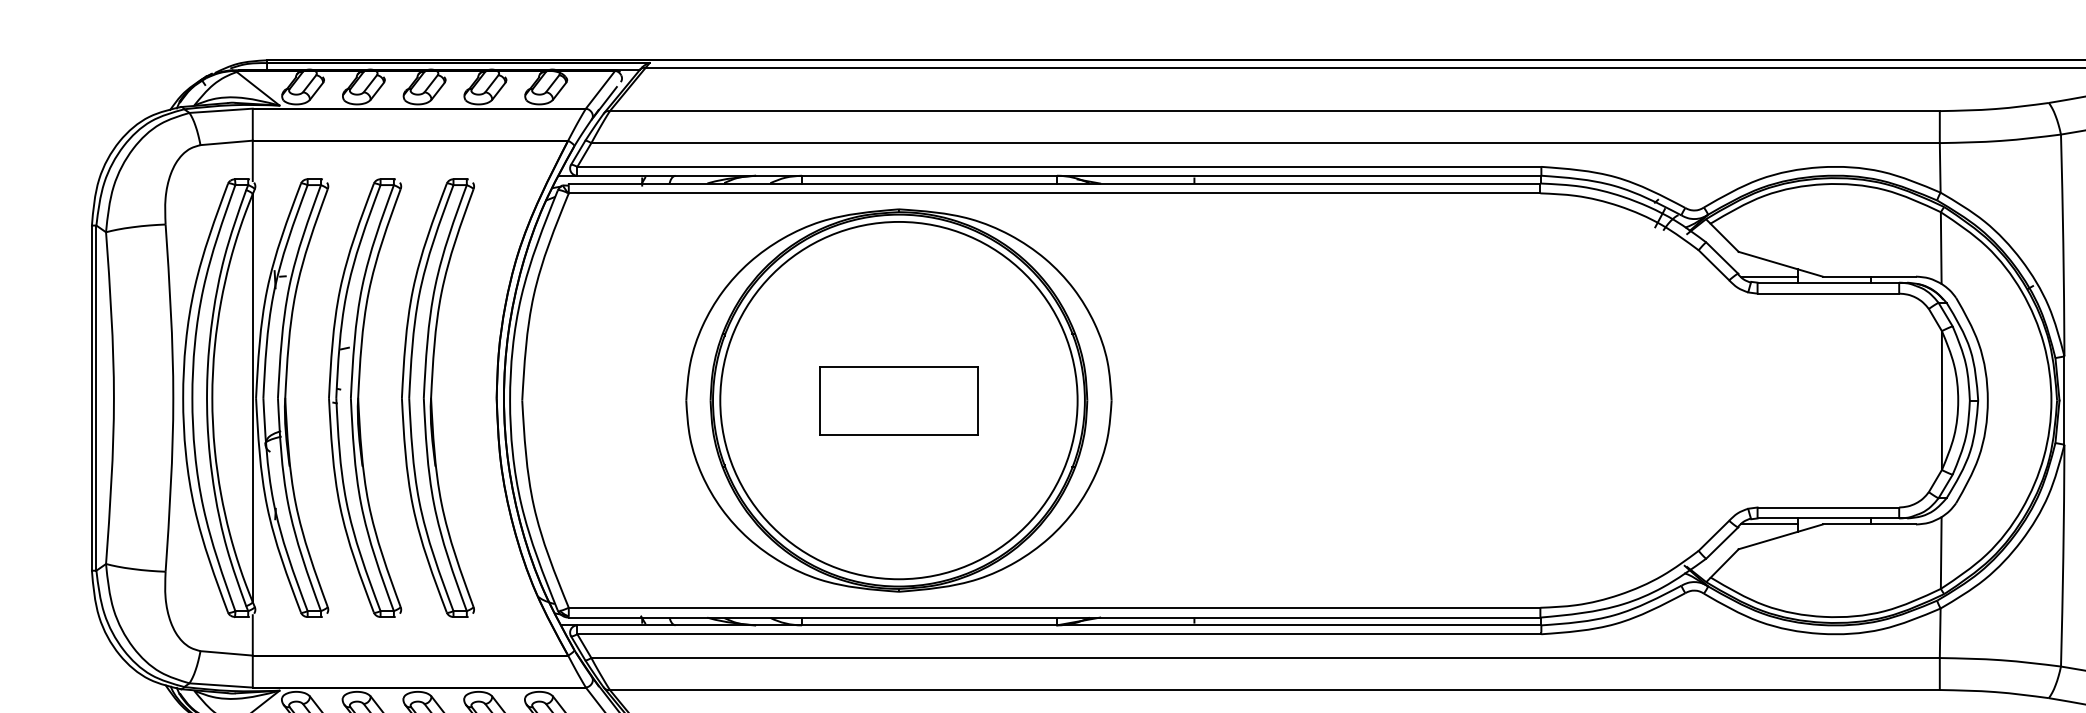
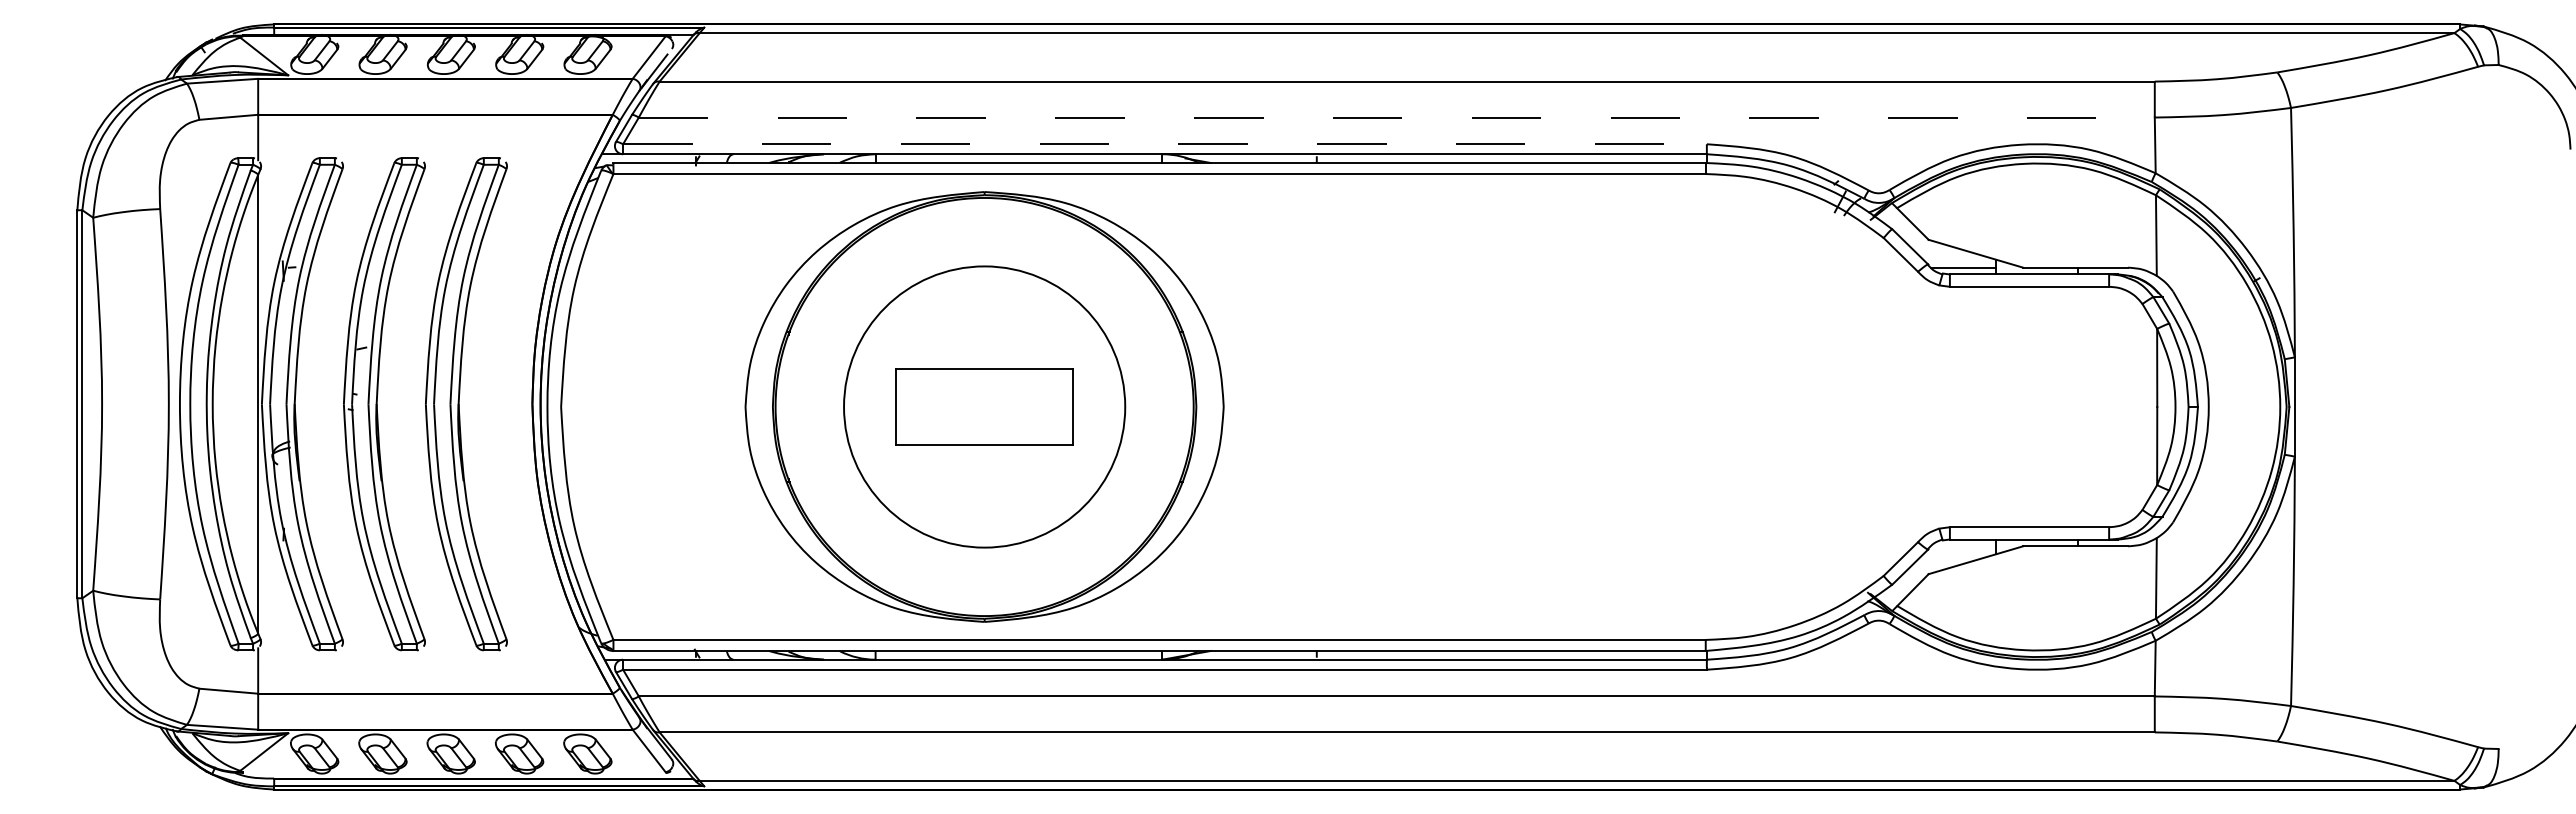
line: (1265, 143) -> (1396, 117), solid -> dashed
line: (1058, 167) -> (1164, 144), solid -> dashed
circle: (898, 400) -> (984, 406), size x0.7
line: (1768, 524) -> (1962, 546), removed

